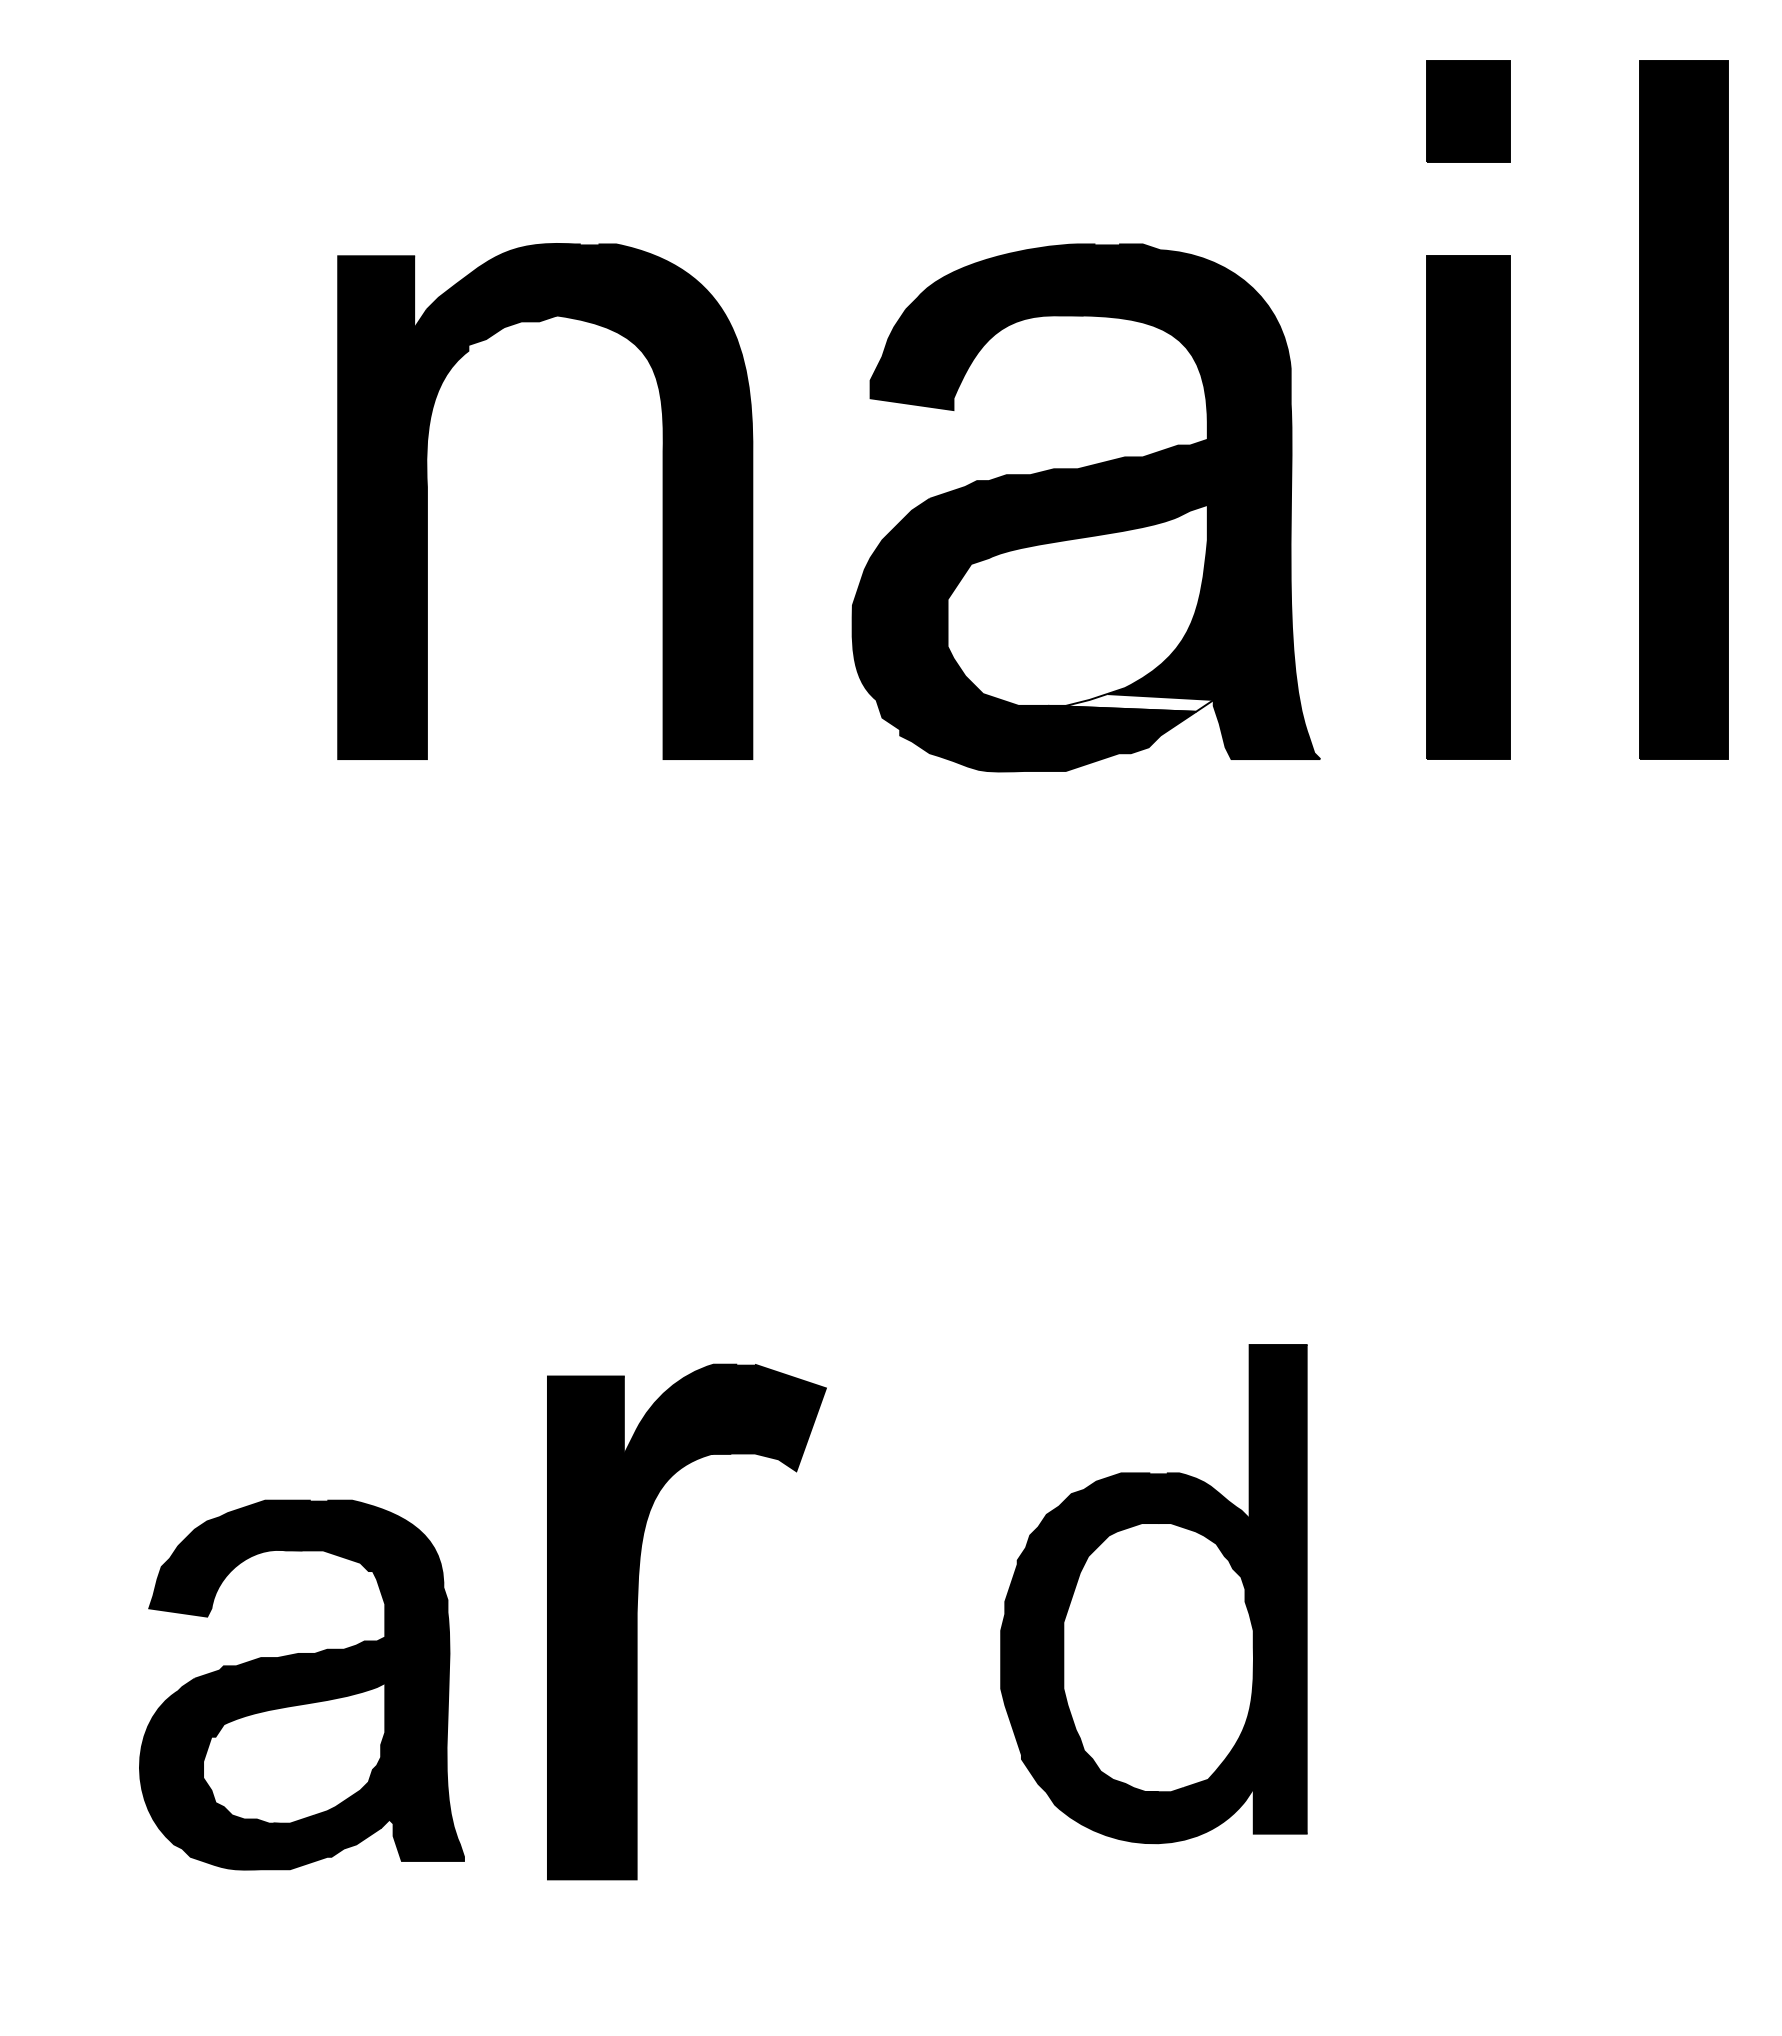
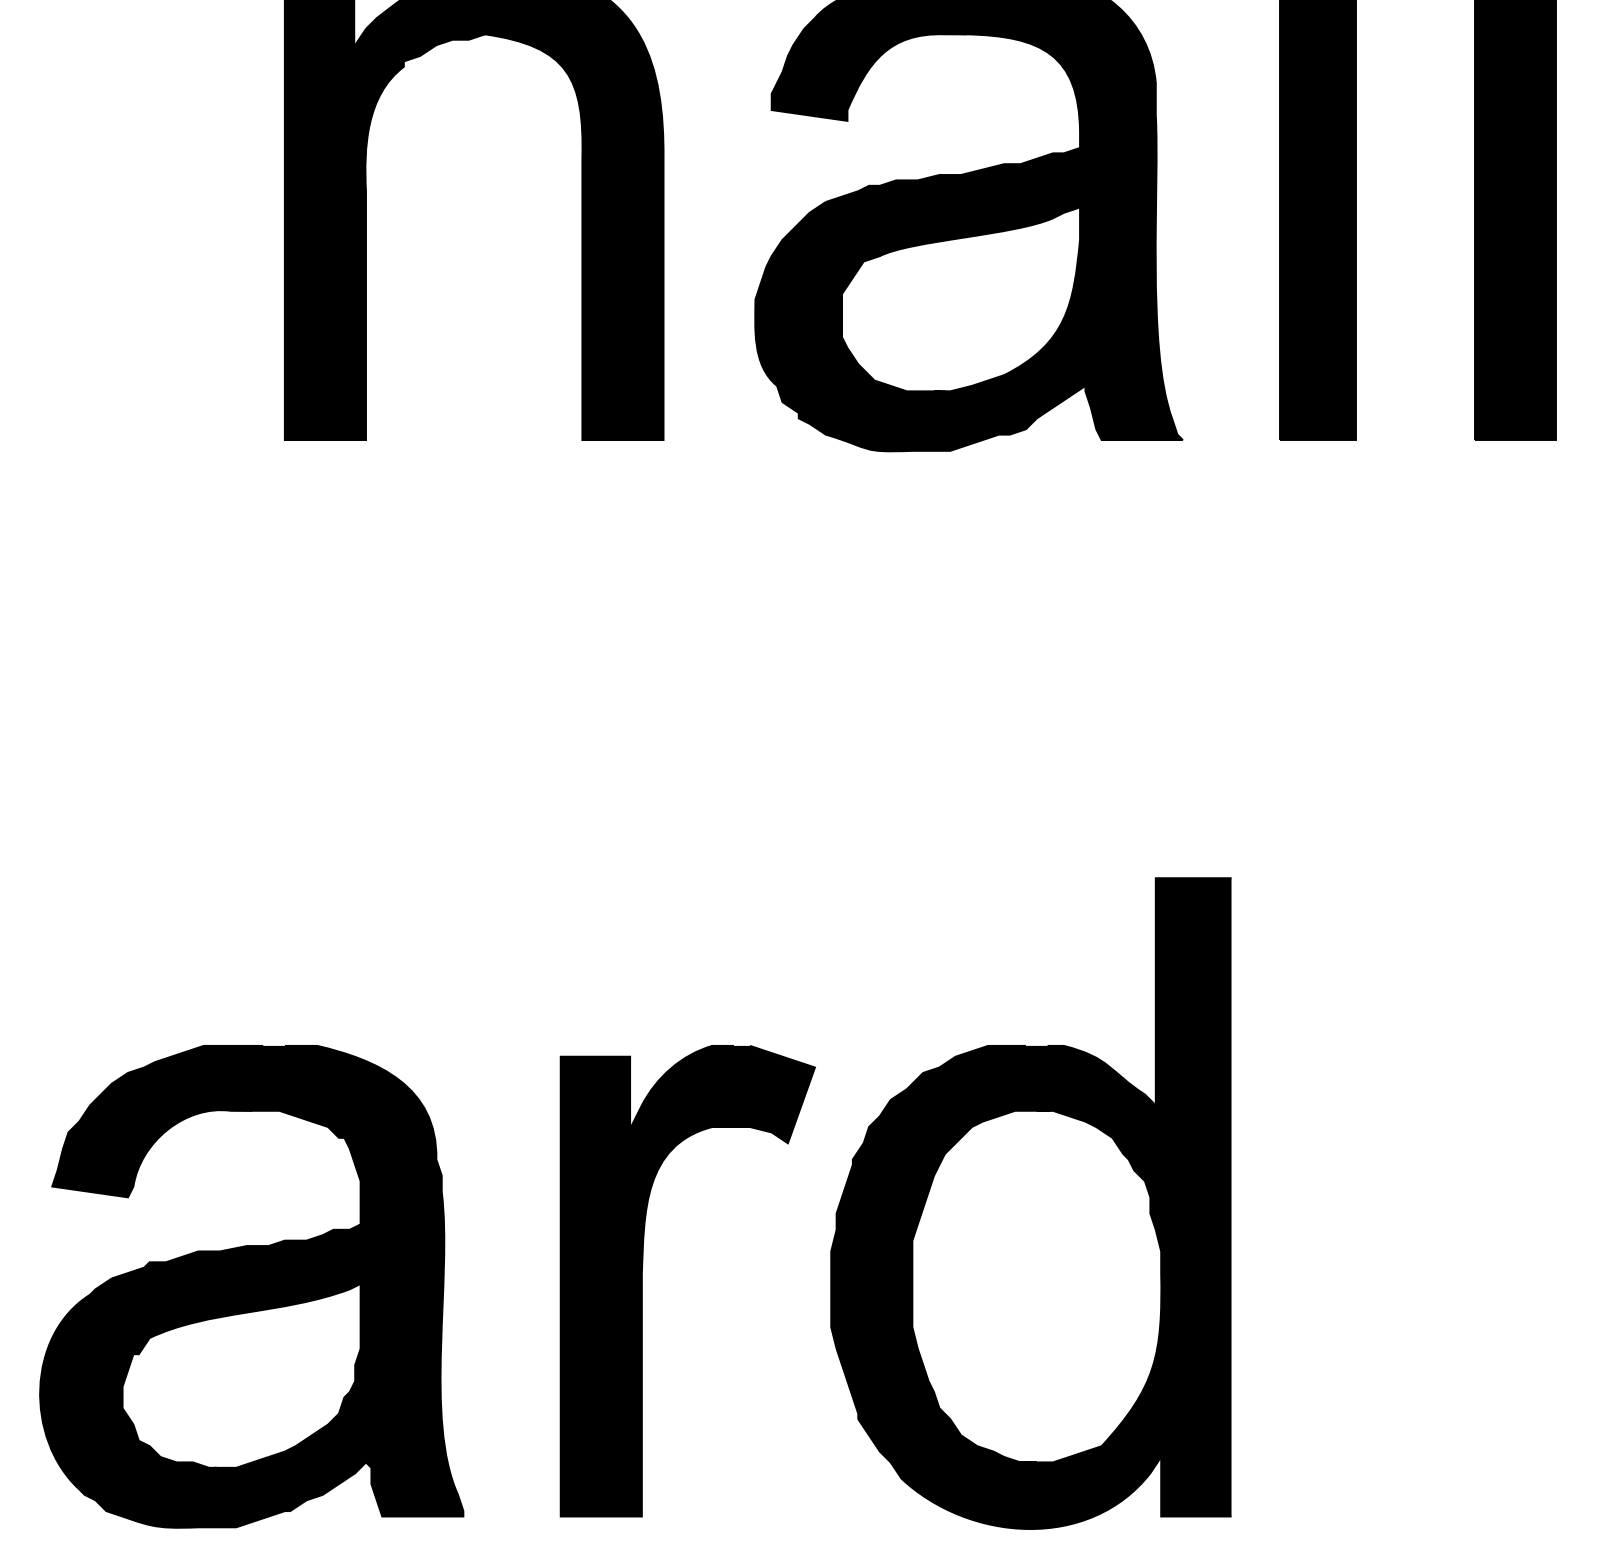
fill: (1130, 702) -> (1009, 388), added
part: (1153, 1593) -> (1030, 1202), size x1.43
part: (637, 1621) -> (642, 1280), moved
part: (301, 1684) -> (251, 1286), size x1.43

